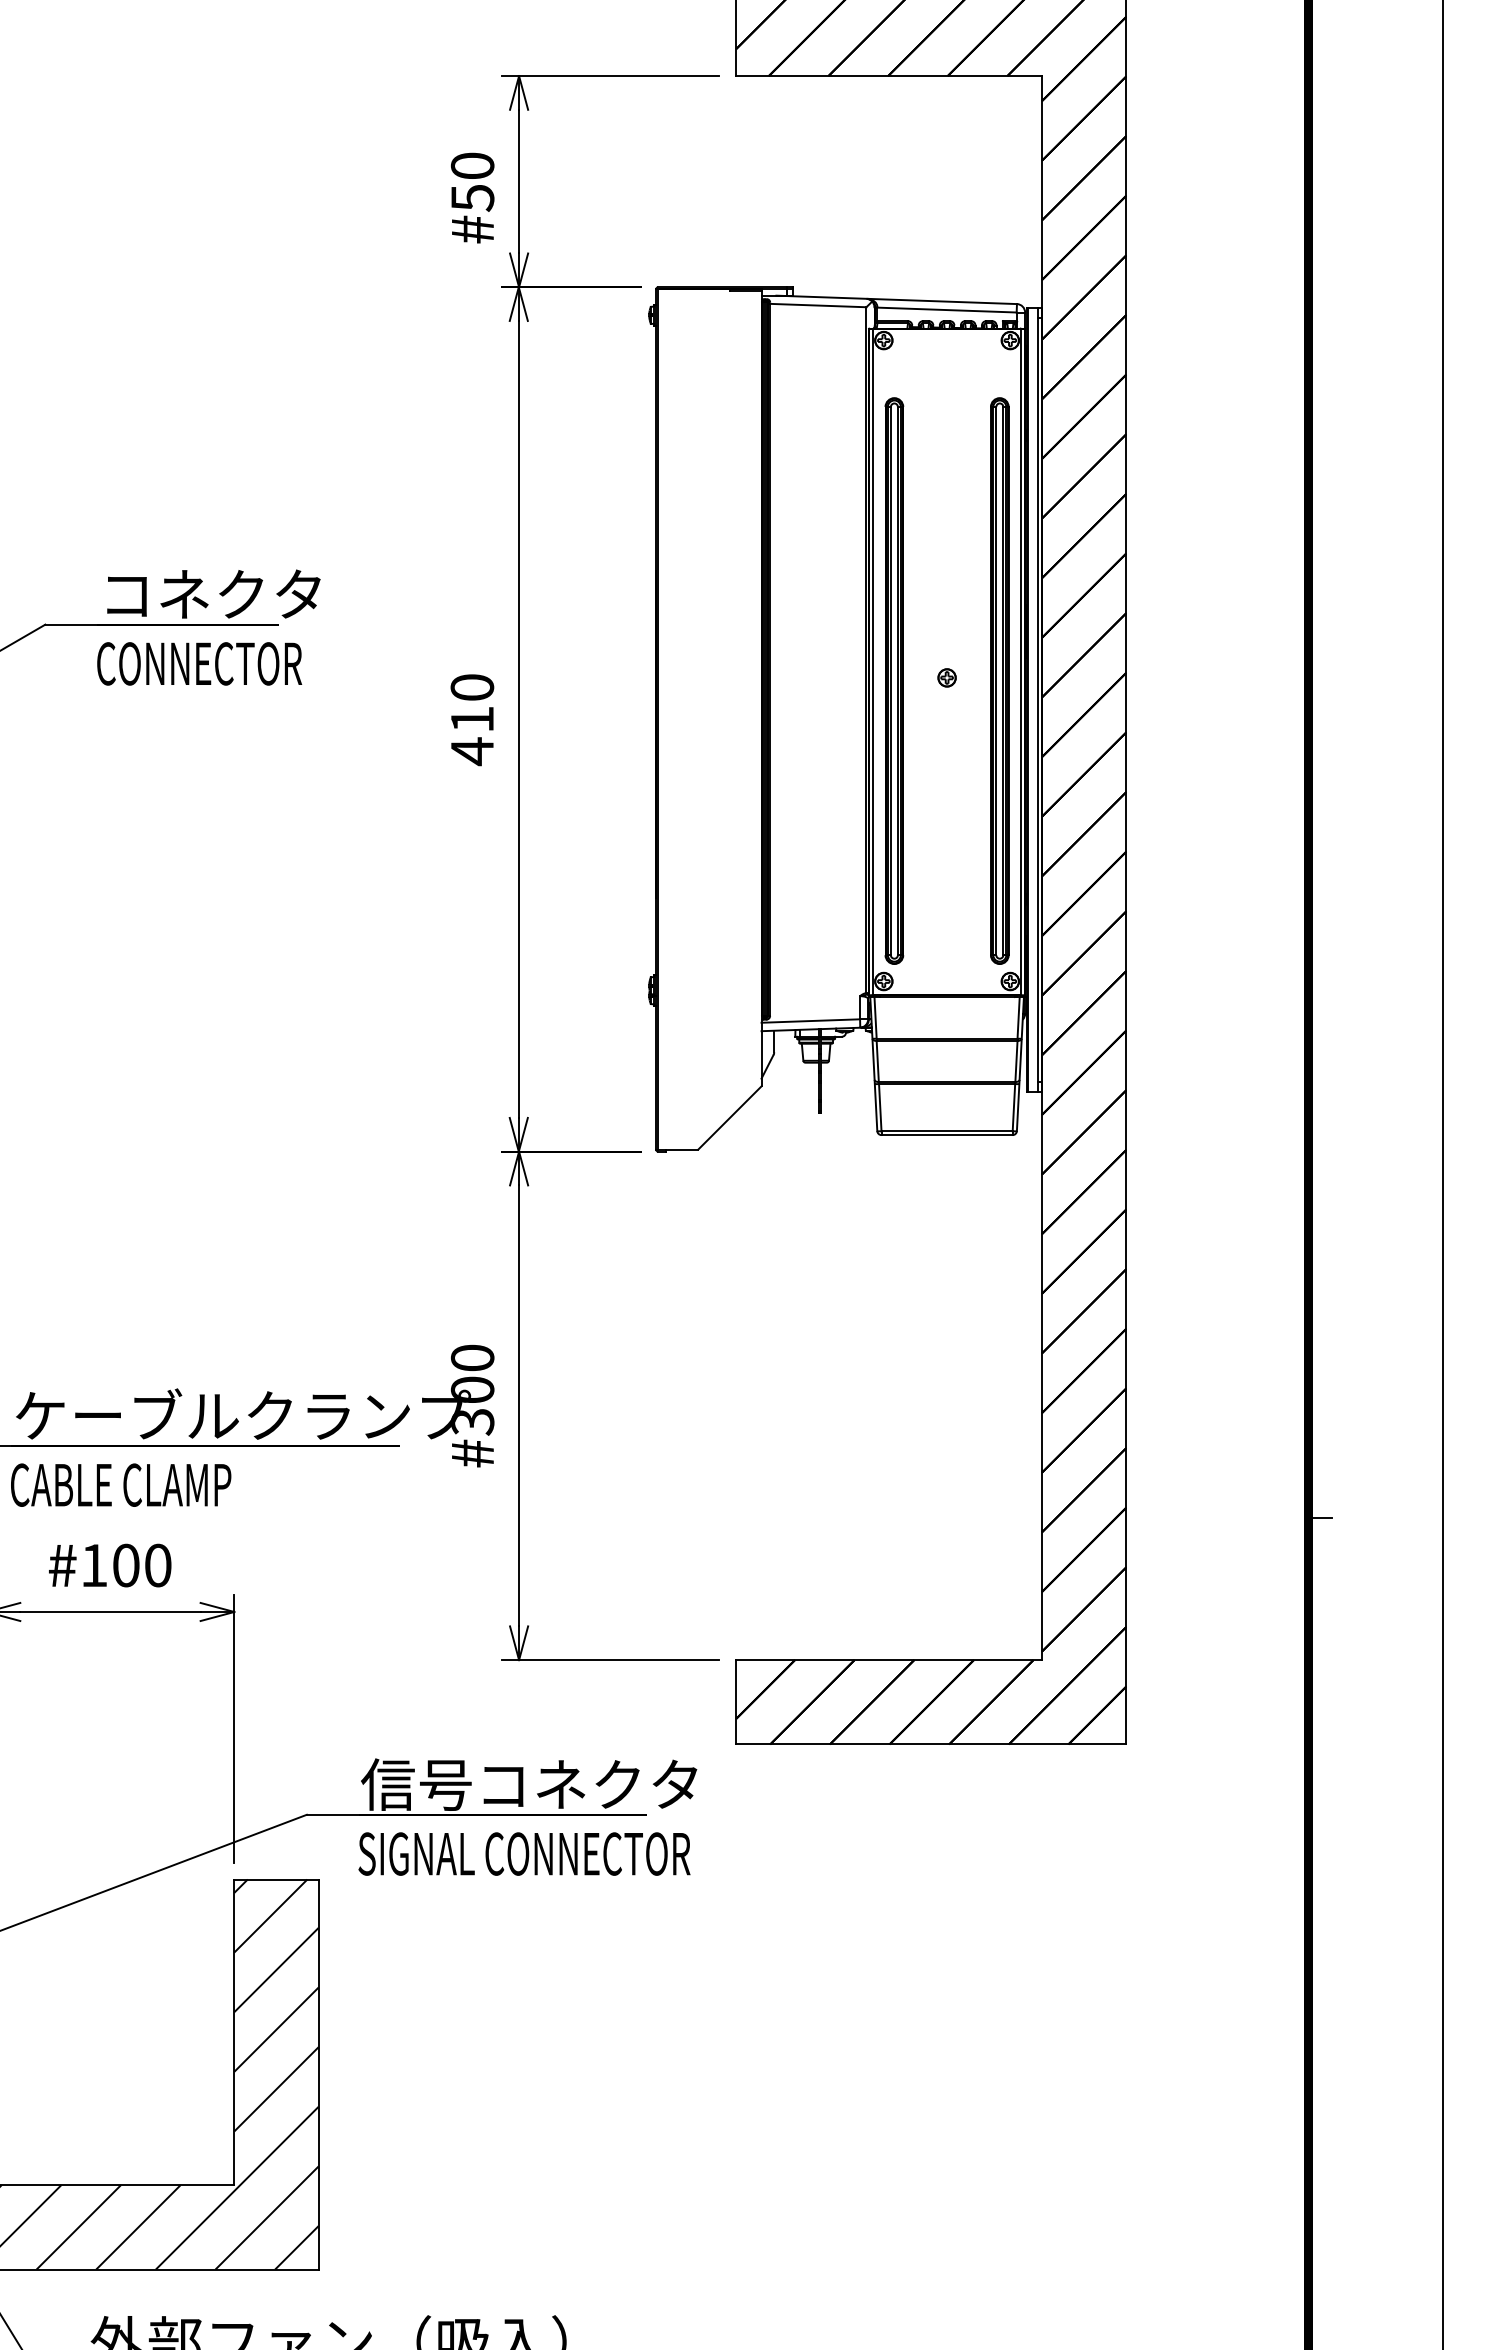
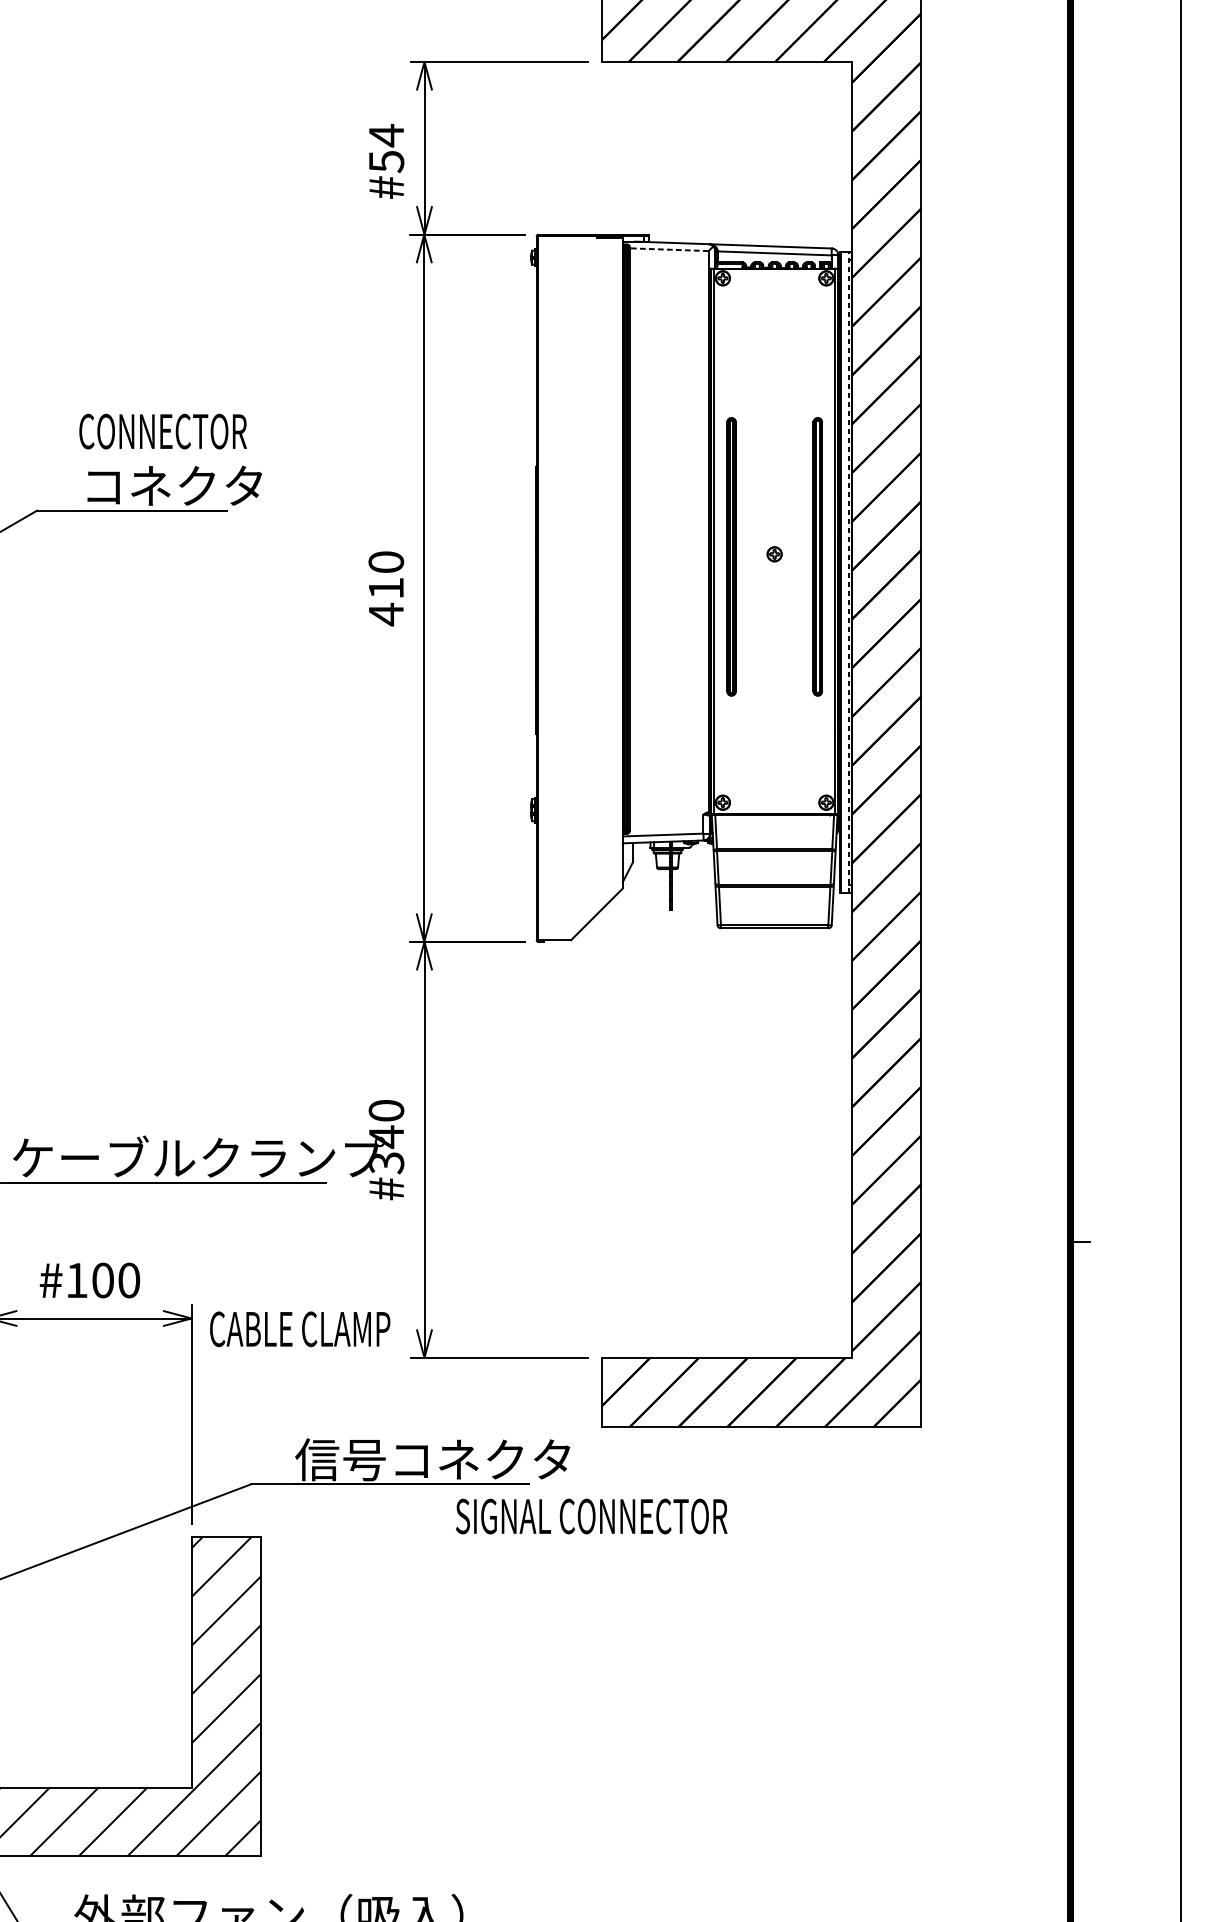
text: (472, 165) -> (386, 135), #50 -> #54
line: (817, 305) -> (668, 249), solid -> dashed
text: (199, 663) -> (163, 431), moved
part: (894, 680) -> (731, 556), size x0.6
part: (999, 680) -> (817, 556), size x0.6
line: (1037, 699) -> (848, 571), solid -> dashed
text: (472, 1389) -> (386, 1136), #300 -> #340
text: (121, 1484) -> (300, 1328), moved
text: (524, 1853) -> (591, 1516), moved

